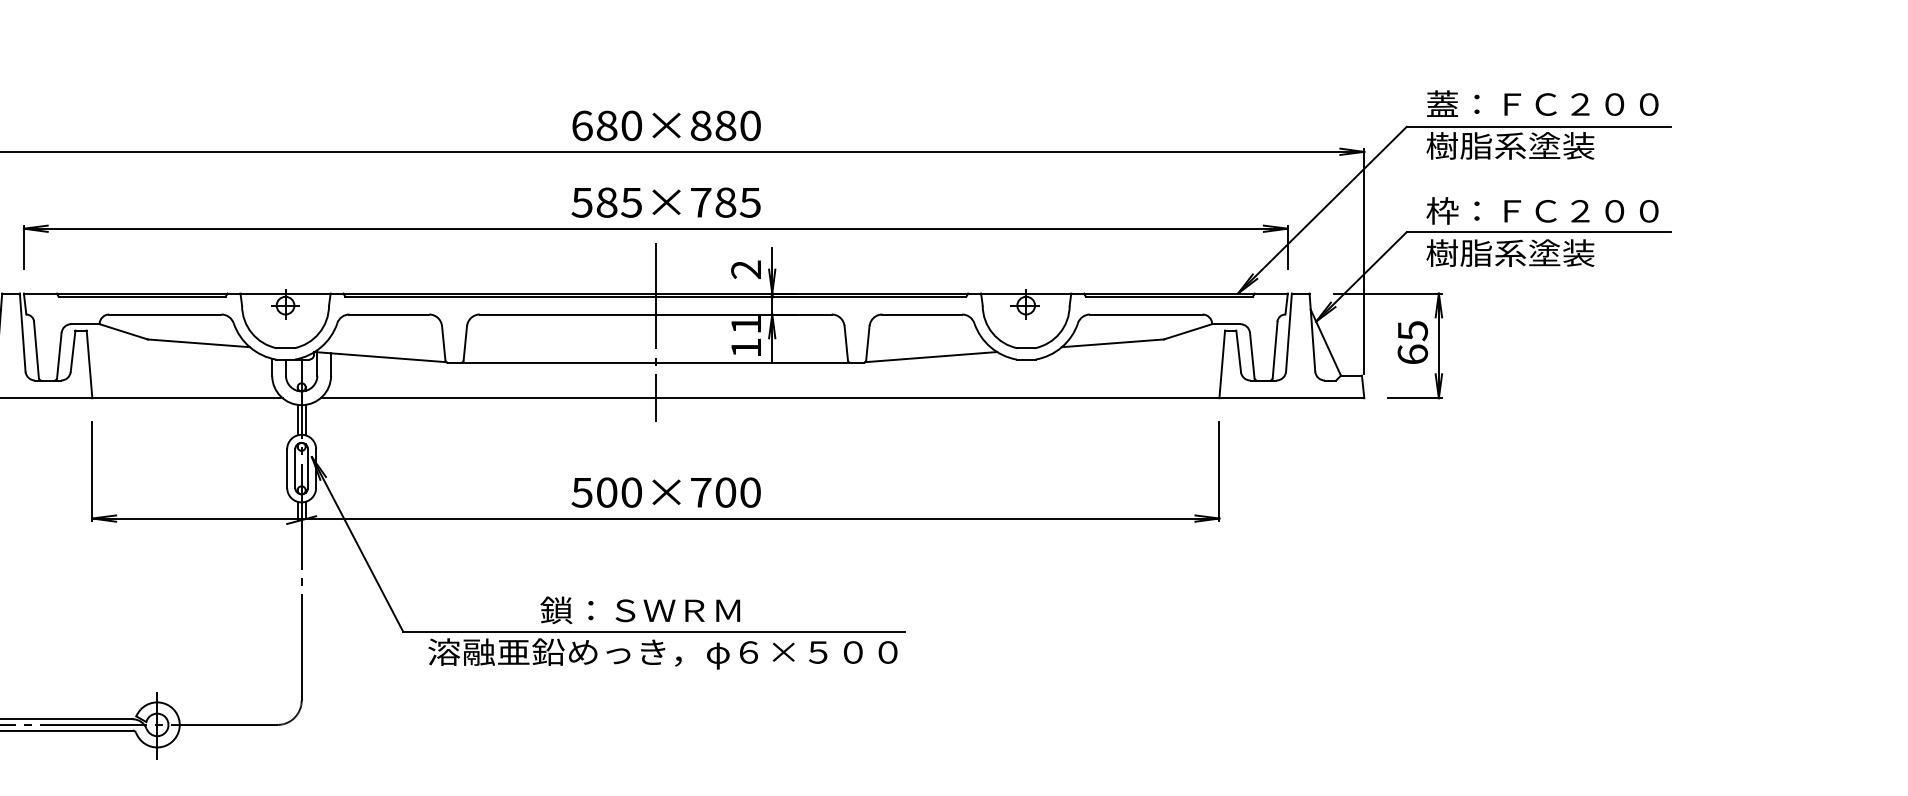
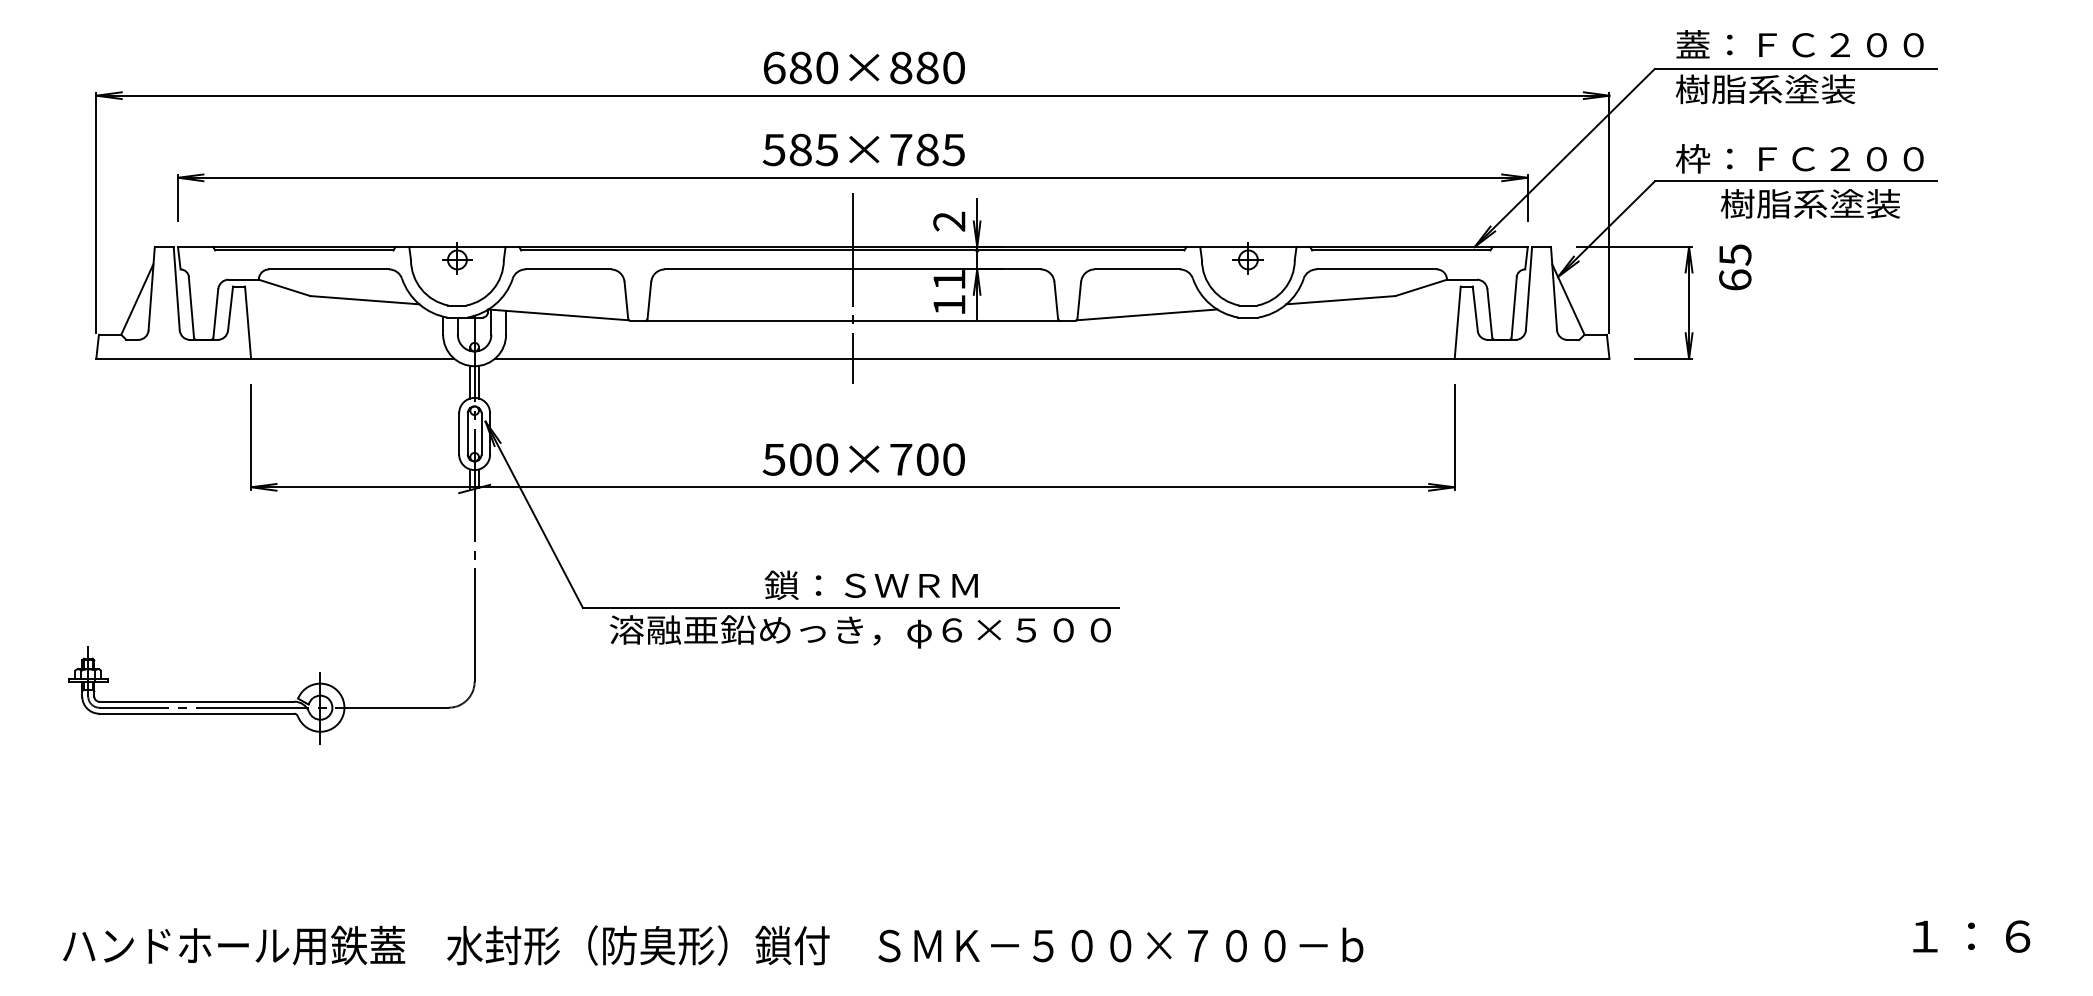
text: (1509, 252) -> (1809, 203), moved
text: (1413, 342) -> (1735, 267), moved
text: (639, 609) -> (870, 584), moved

